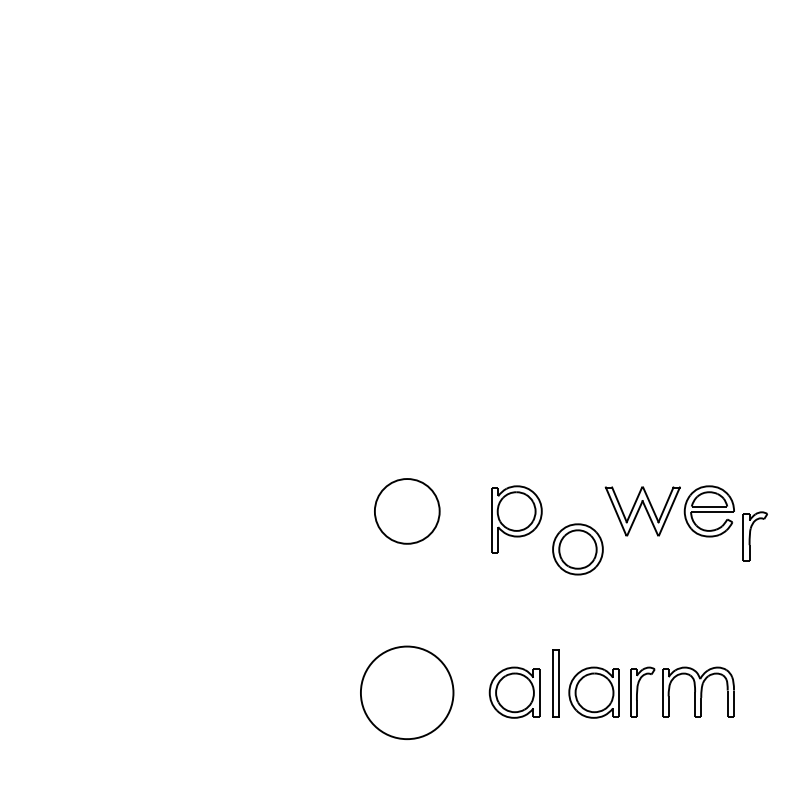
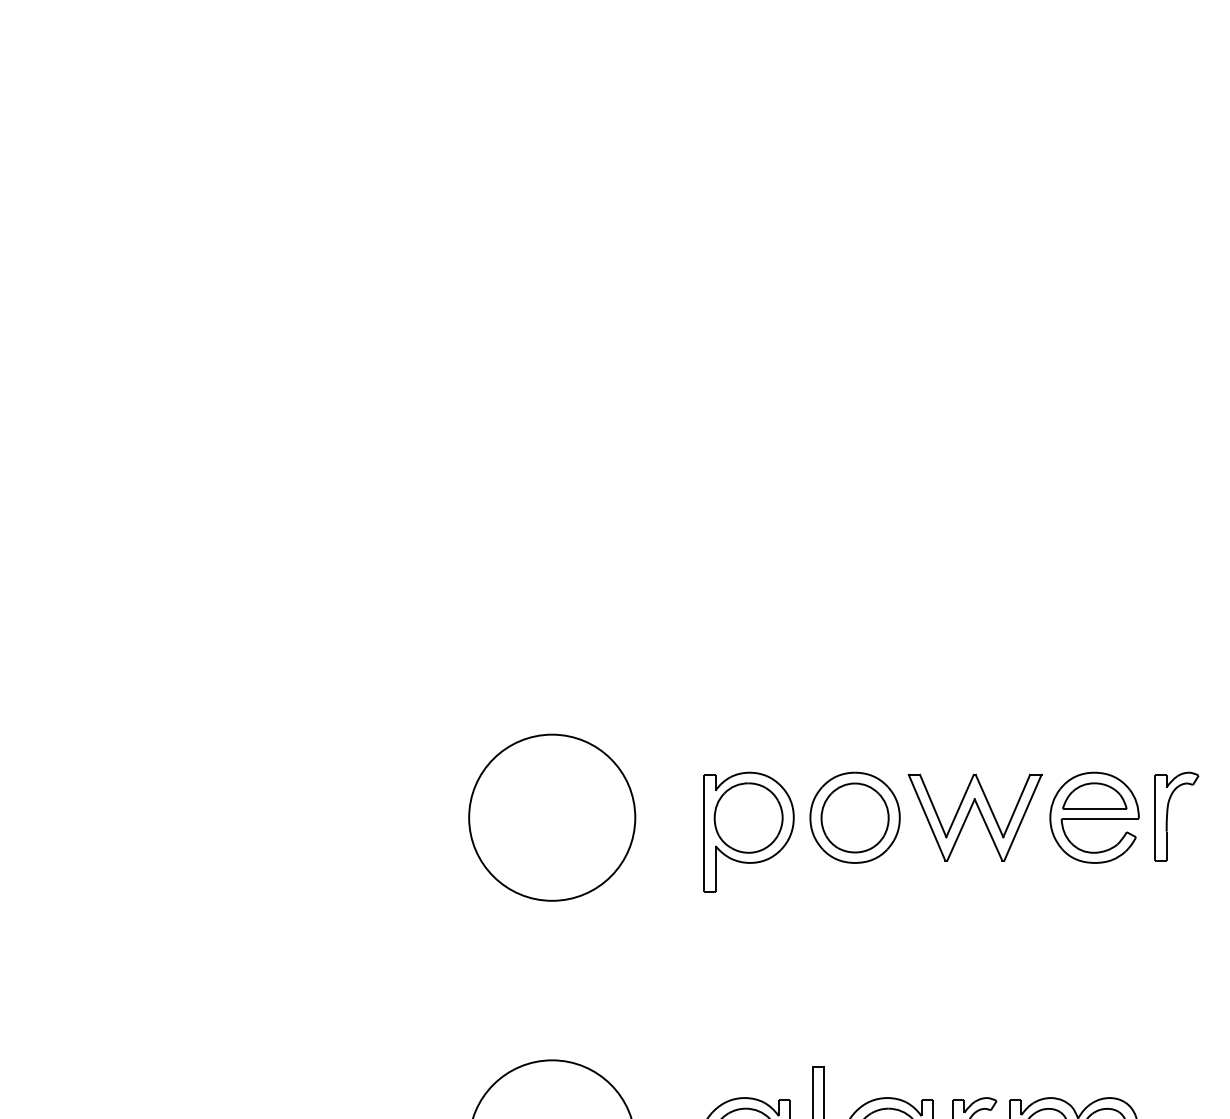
part: (407, 511) -> (552, 817), size x1.43
part: (754, 536) -> (1175, 816), moved
part: (577, 549) -> (854, 817), moved

